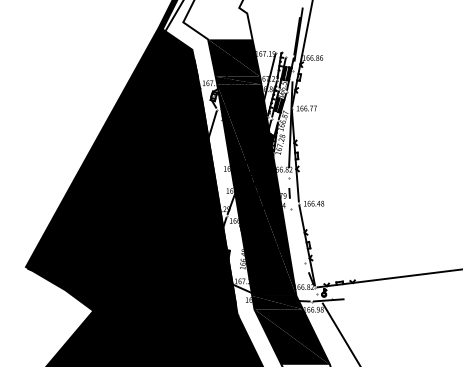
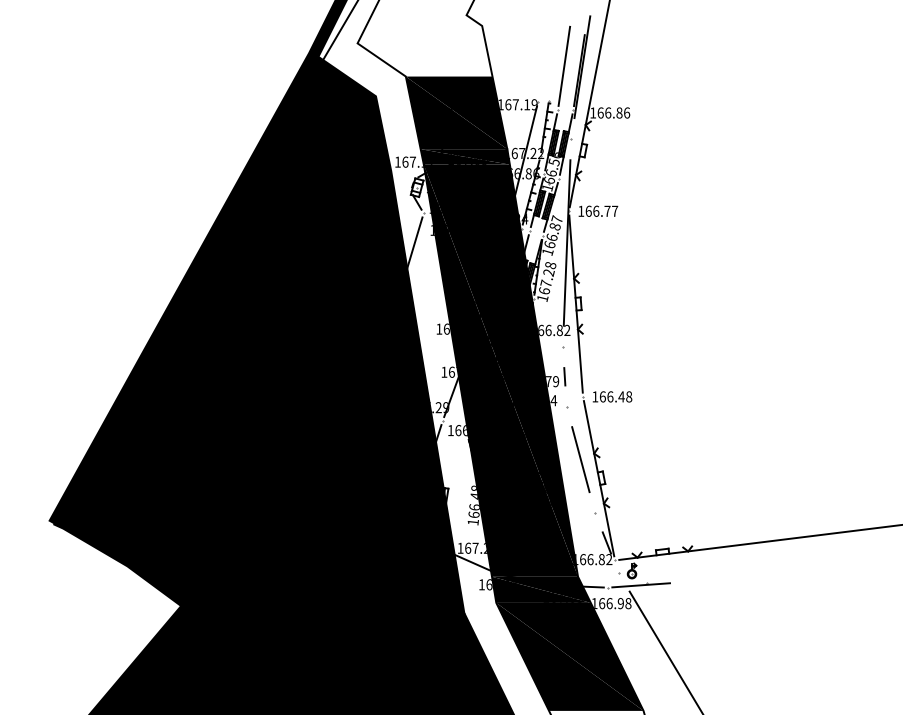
line: (289, 33) -> (564, 65), added
line: (297, 235) -> (580, 458), added

